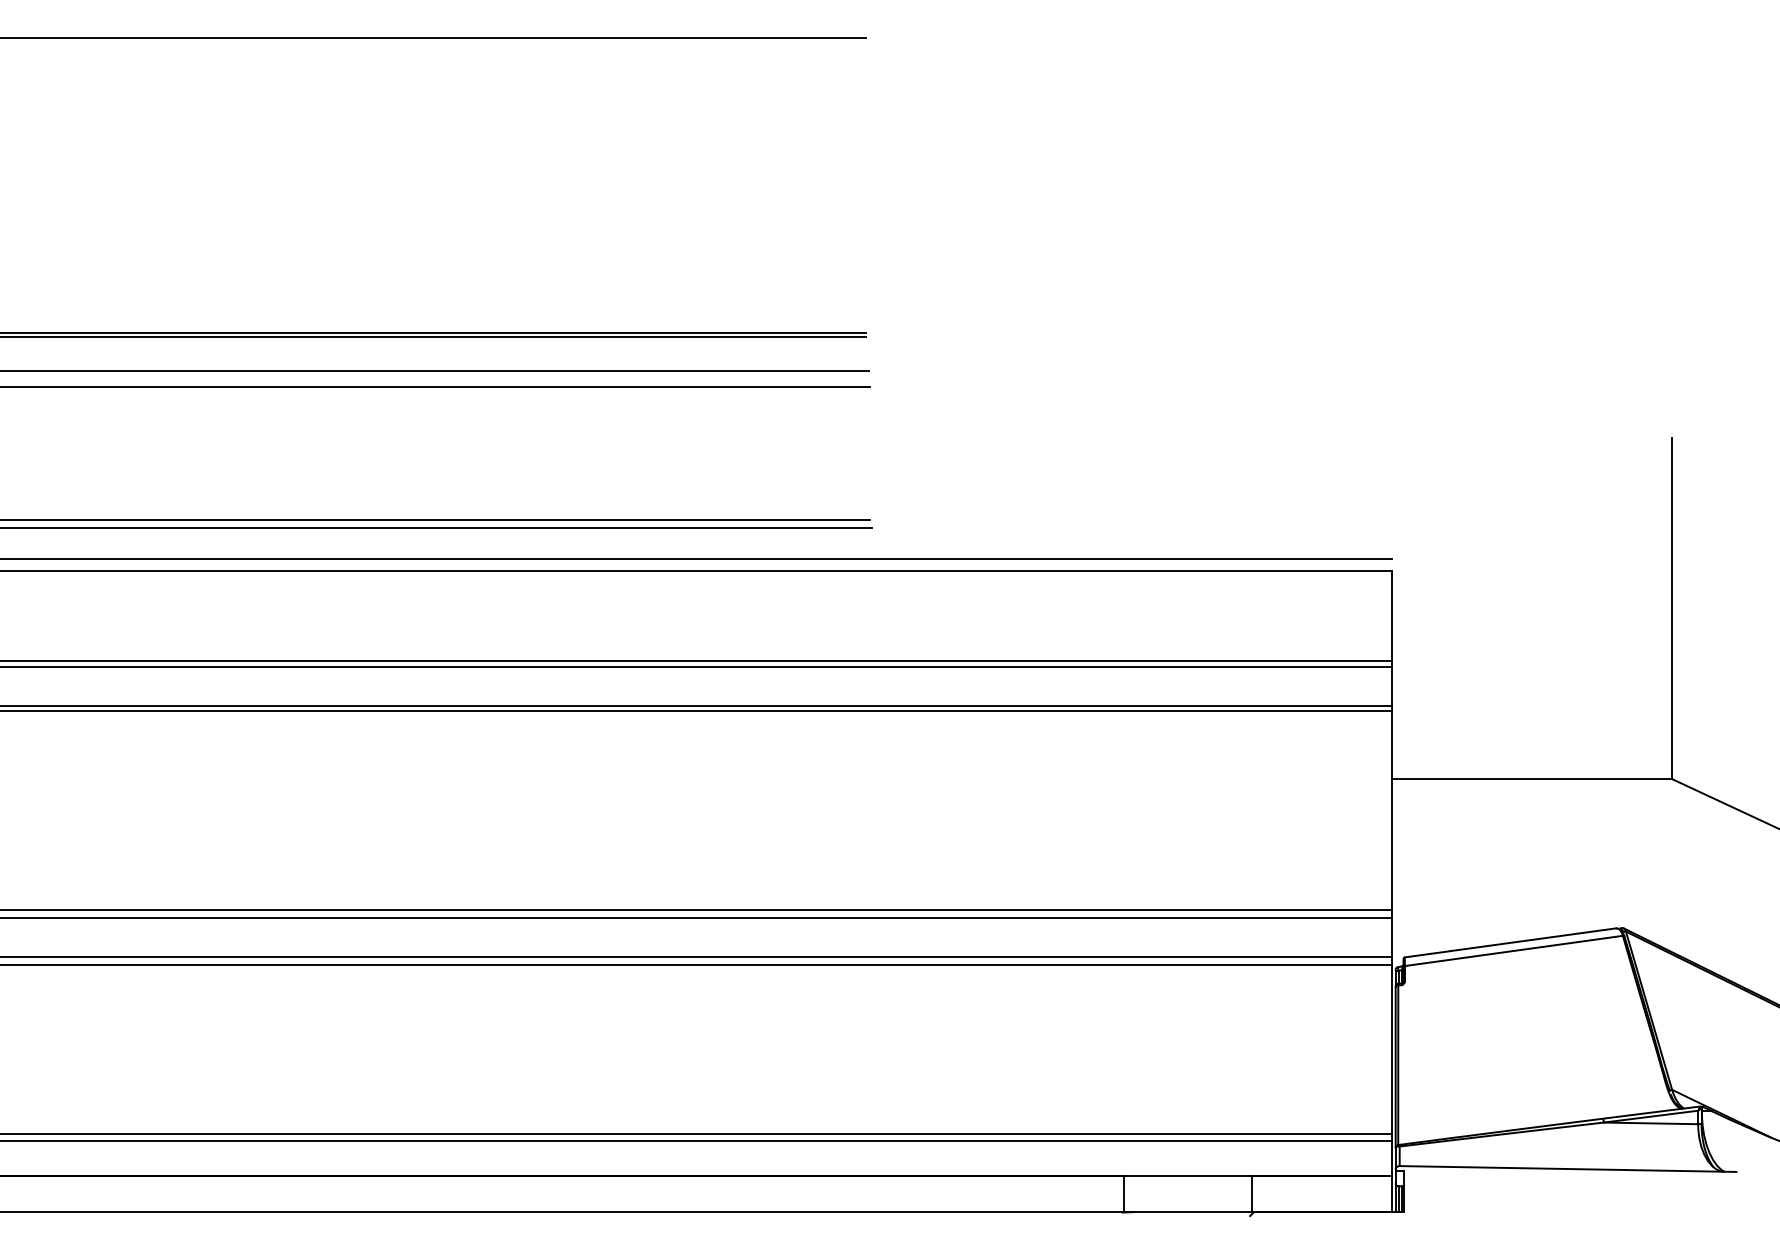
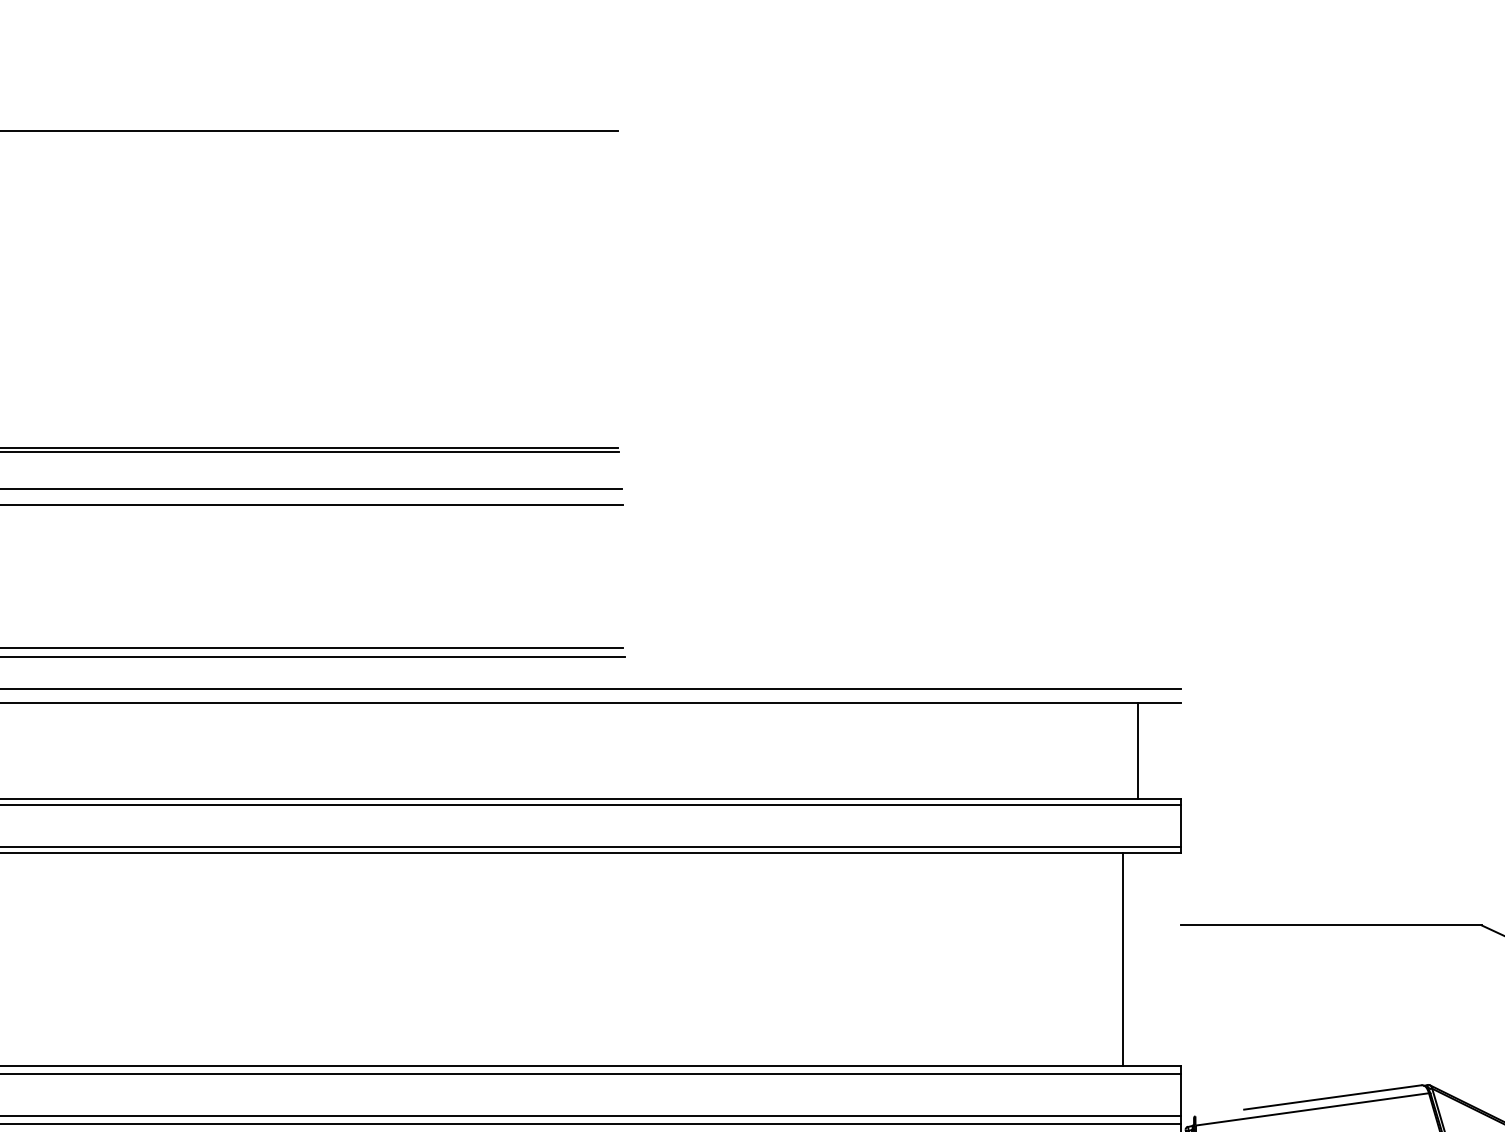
line: (1672, 608) -> (1482, 742), removed
line: (1391, 615) -> (1137, 750), moved
line: (1391, 810) -> (1122, 959), moved
line: (1427, 954) -> (1219, 1113), removed

